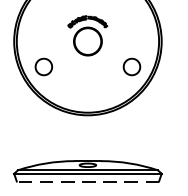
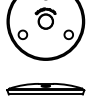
line: (87, 181) -> (45, 94), dashed -> solid

